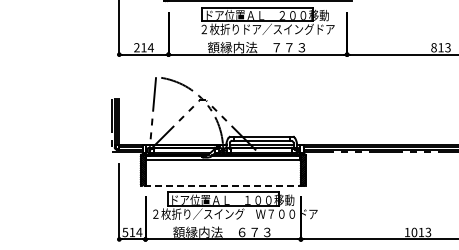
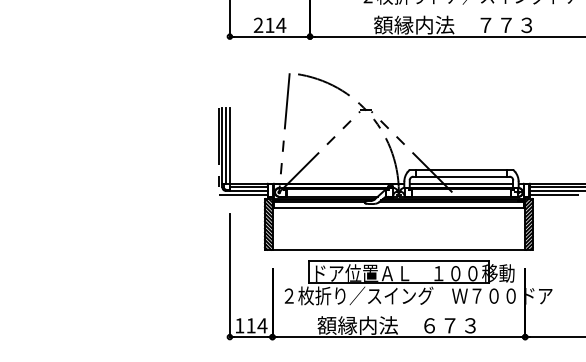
line: (222, 185) -> (397, 249), dashed -> solid
text: (125, 232) -> (239, 325), 514 -> 114

